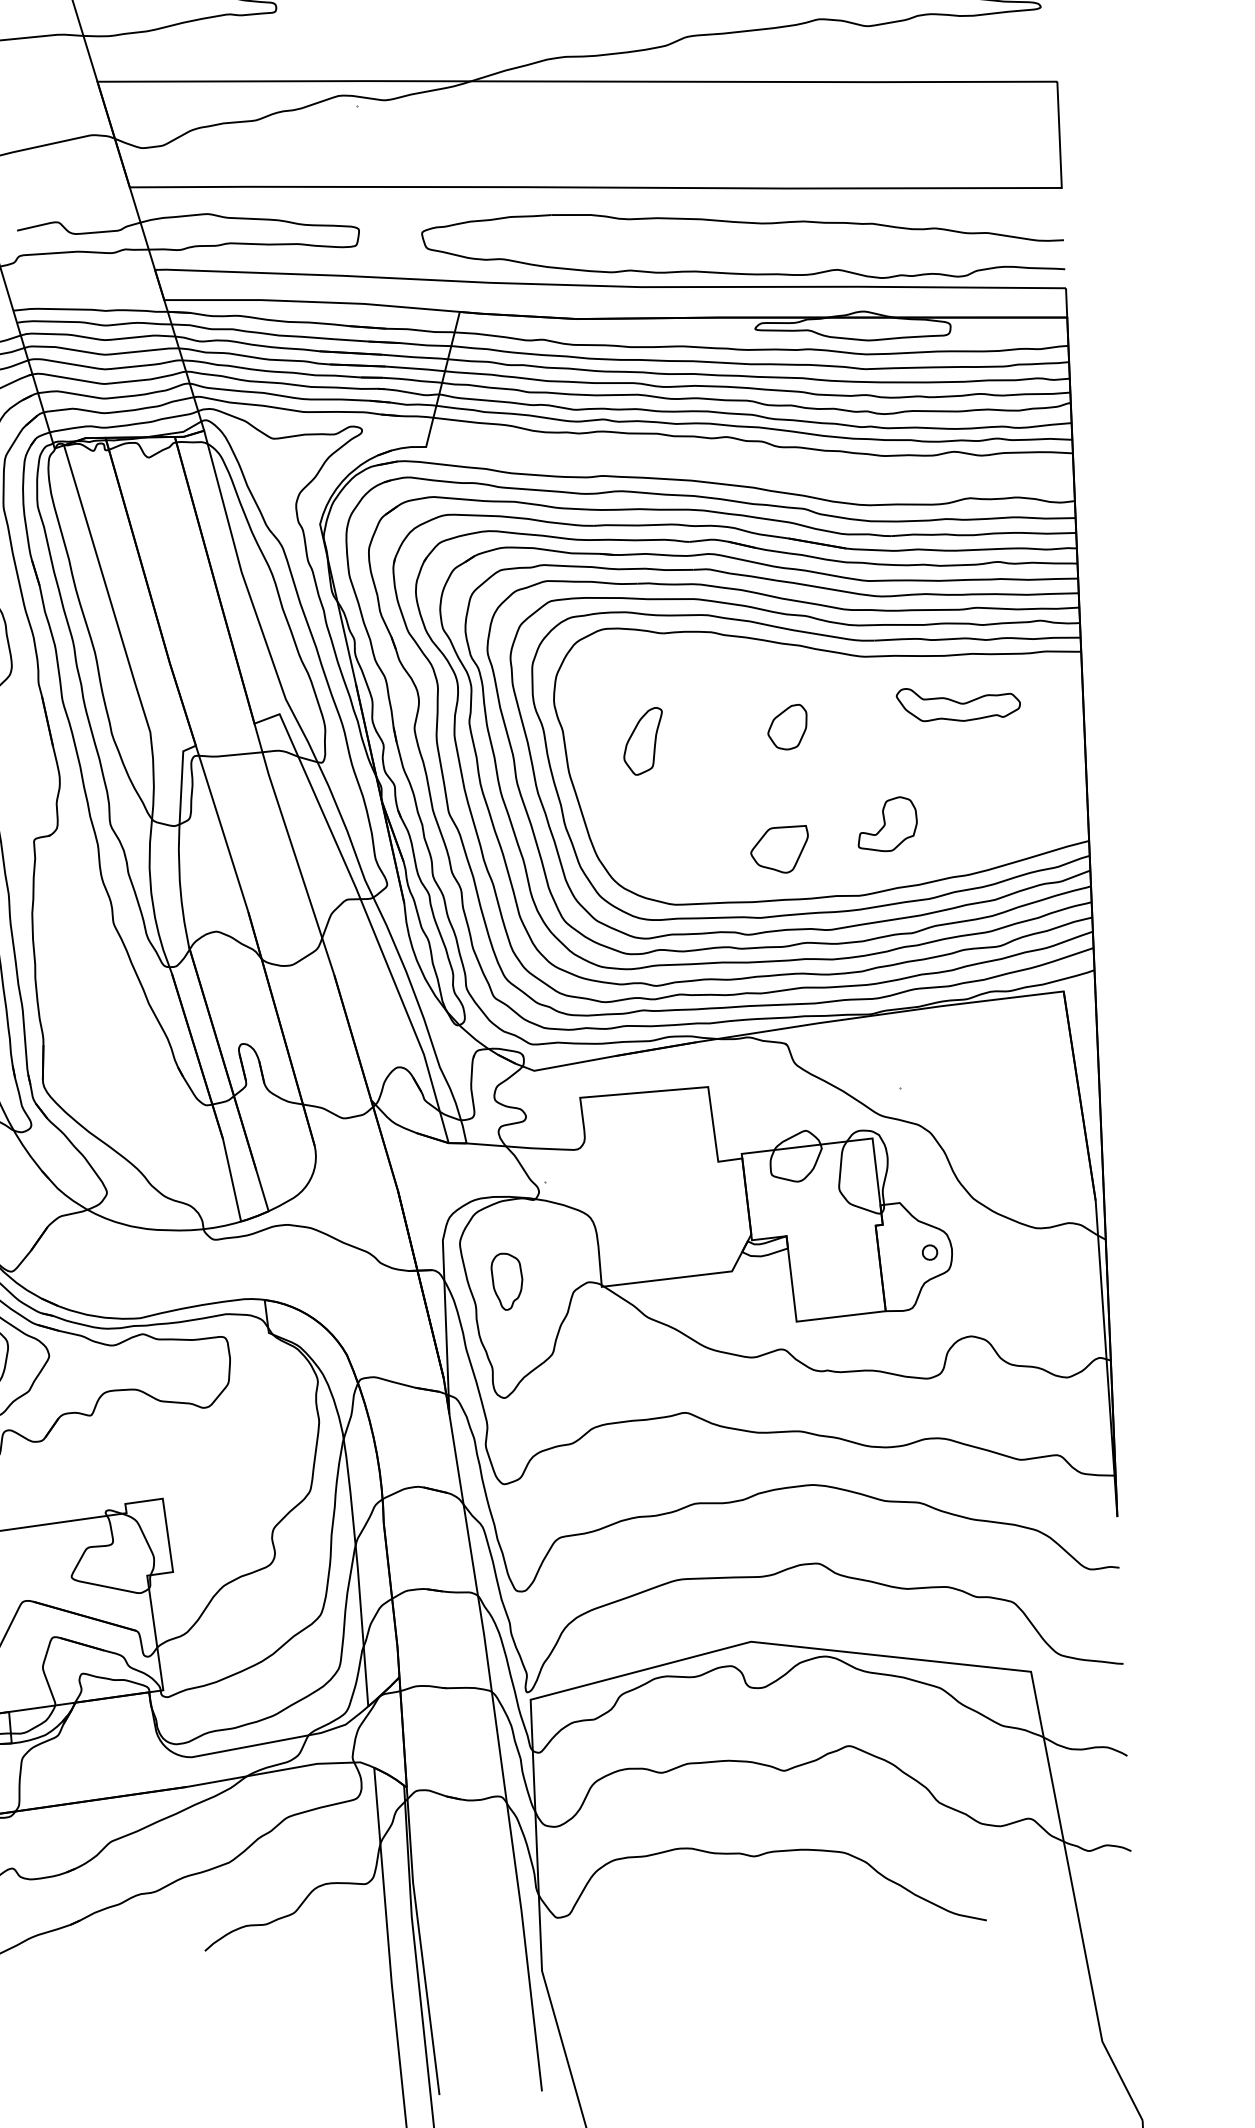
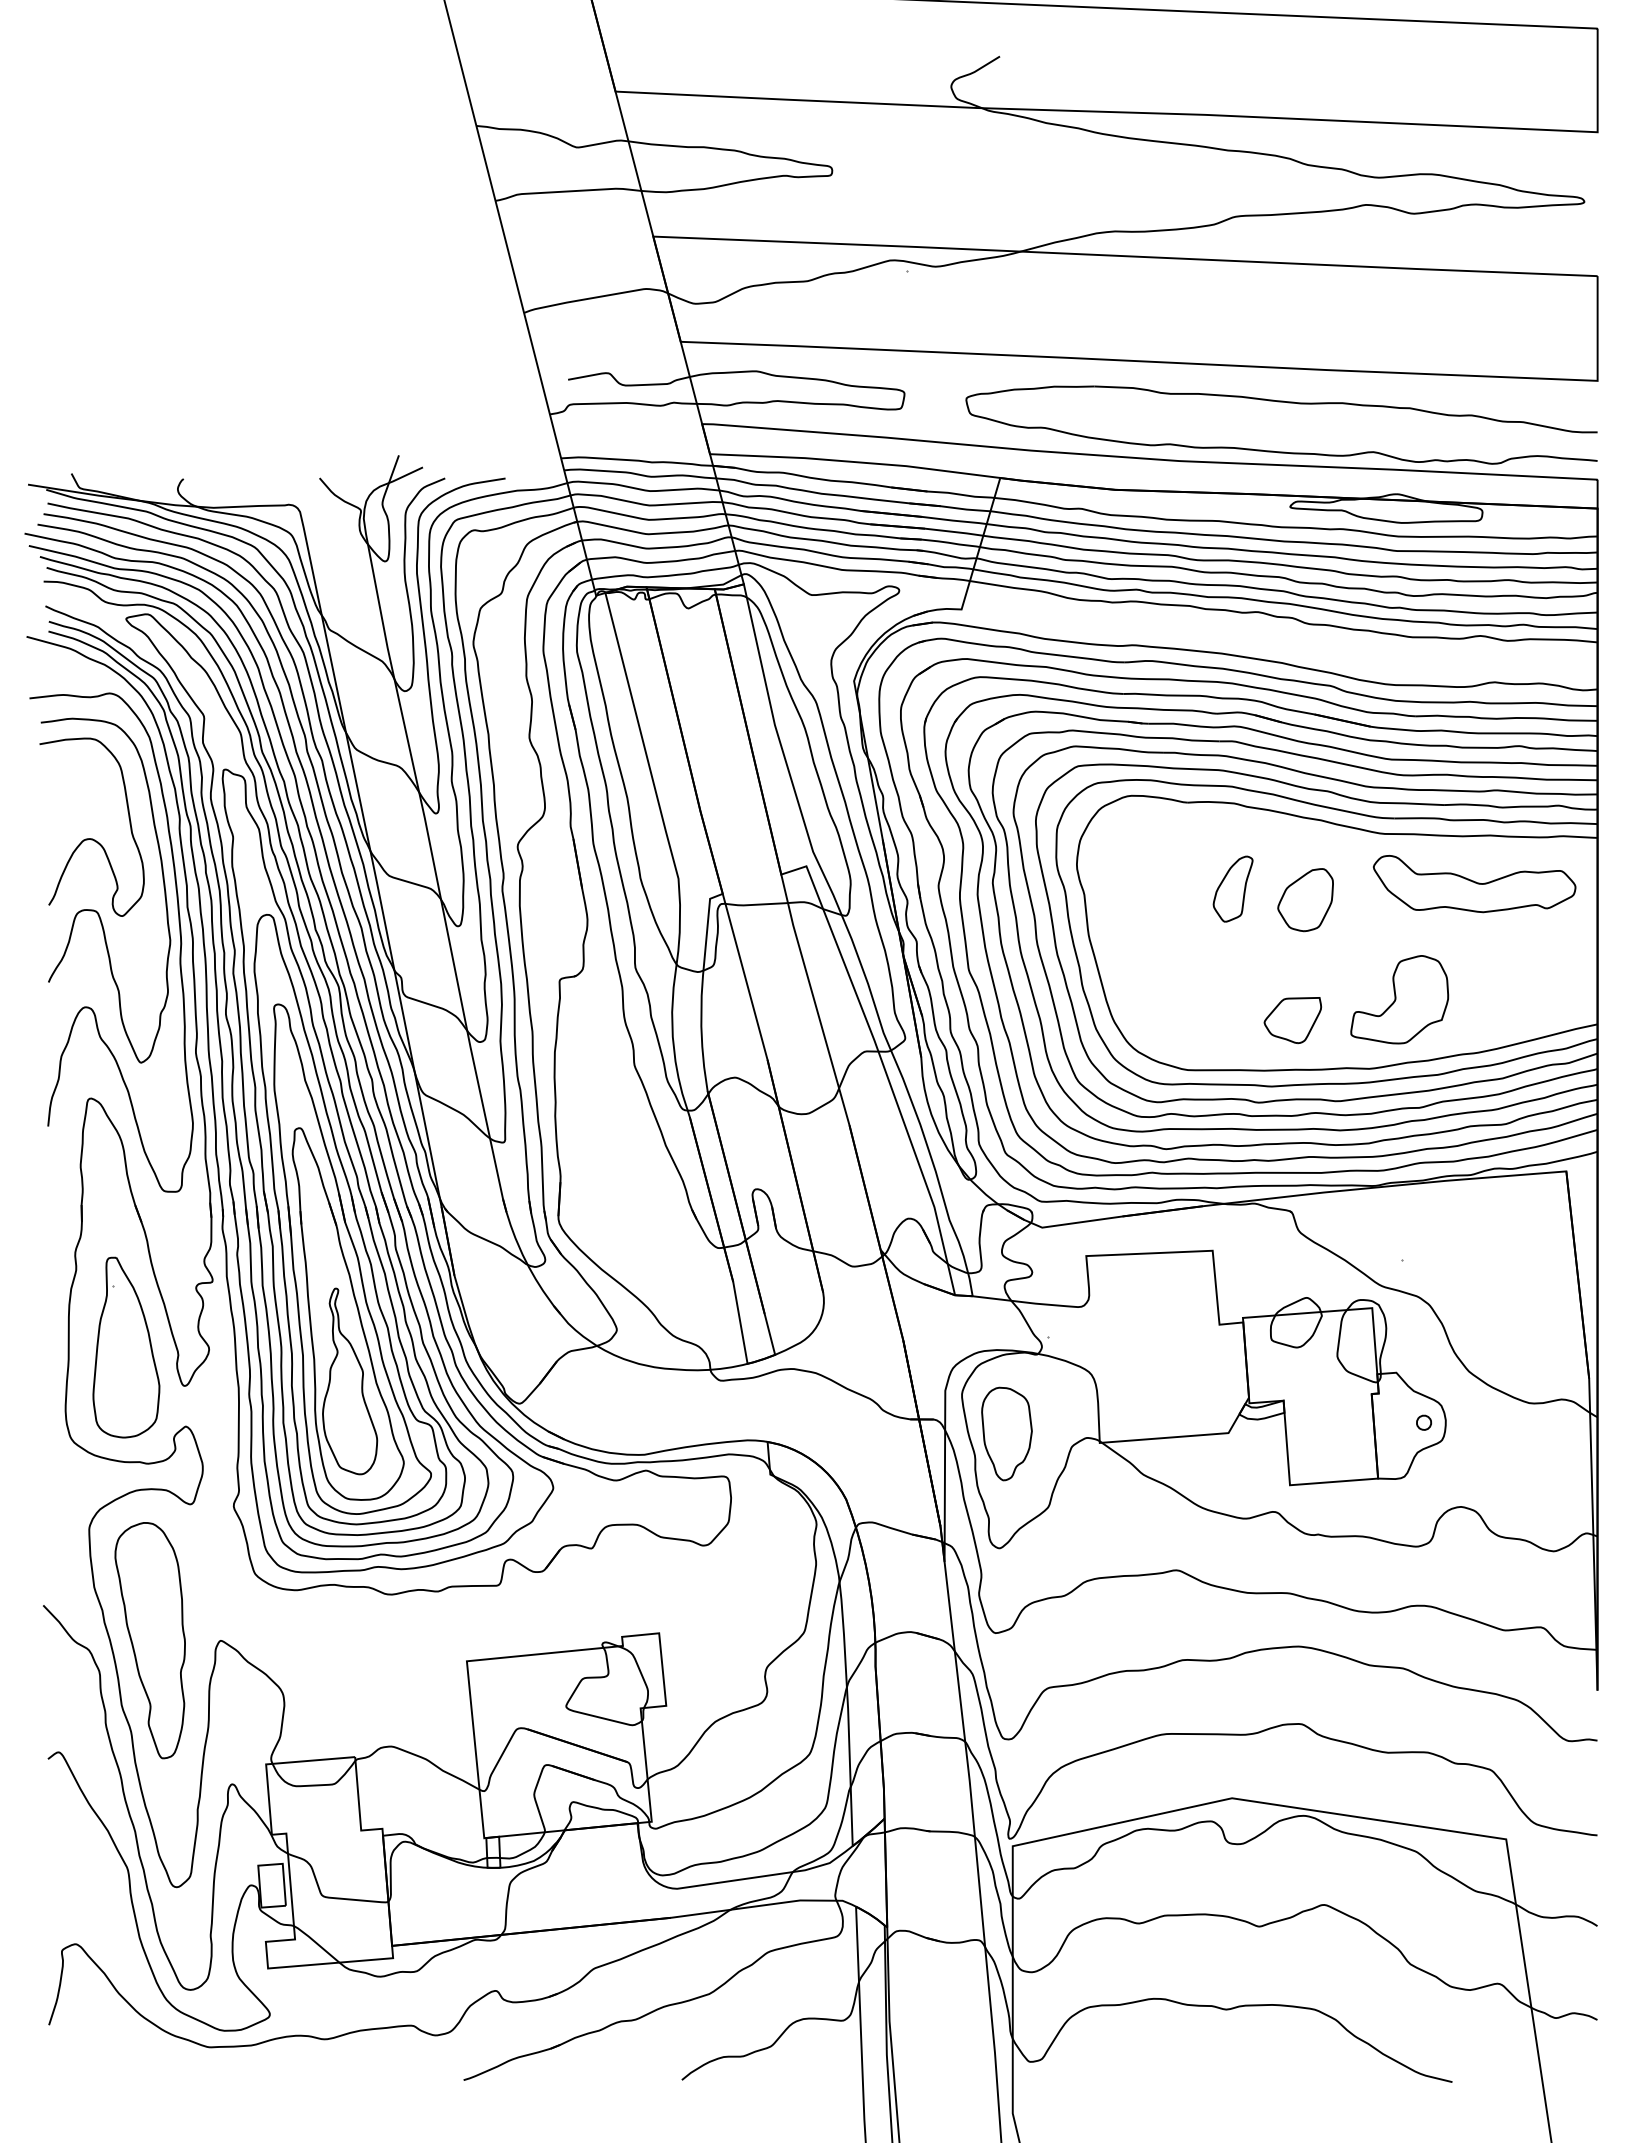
part: (958, 704) -> (1474, 884), size x1.67
part: (787, 727) -> (1305, 900), size x1.43
part: (642, 740) -> (1232, 888), moved
part: (887, 824) -> (1399, 999), size x1.67
part: (506, 1281) -> (1006, 1433), size x1.67

